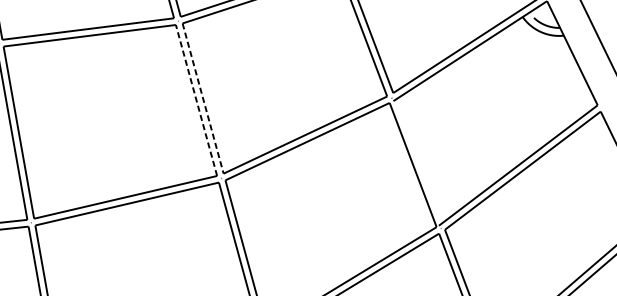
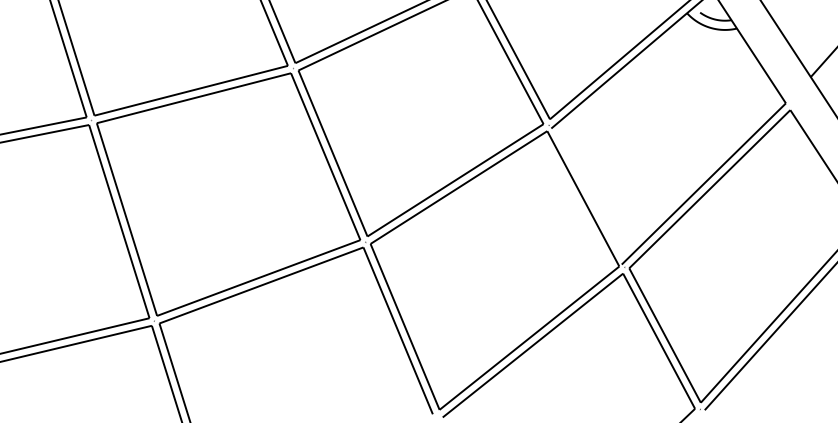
line: (202, 98) -> (332, 153), dashed -> solid
line: (196, 100) -> (325, 156), dashed -> solid

